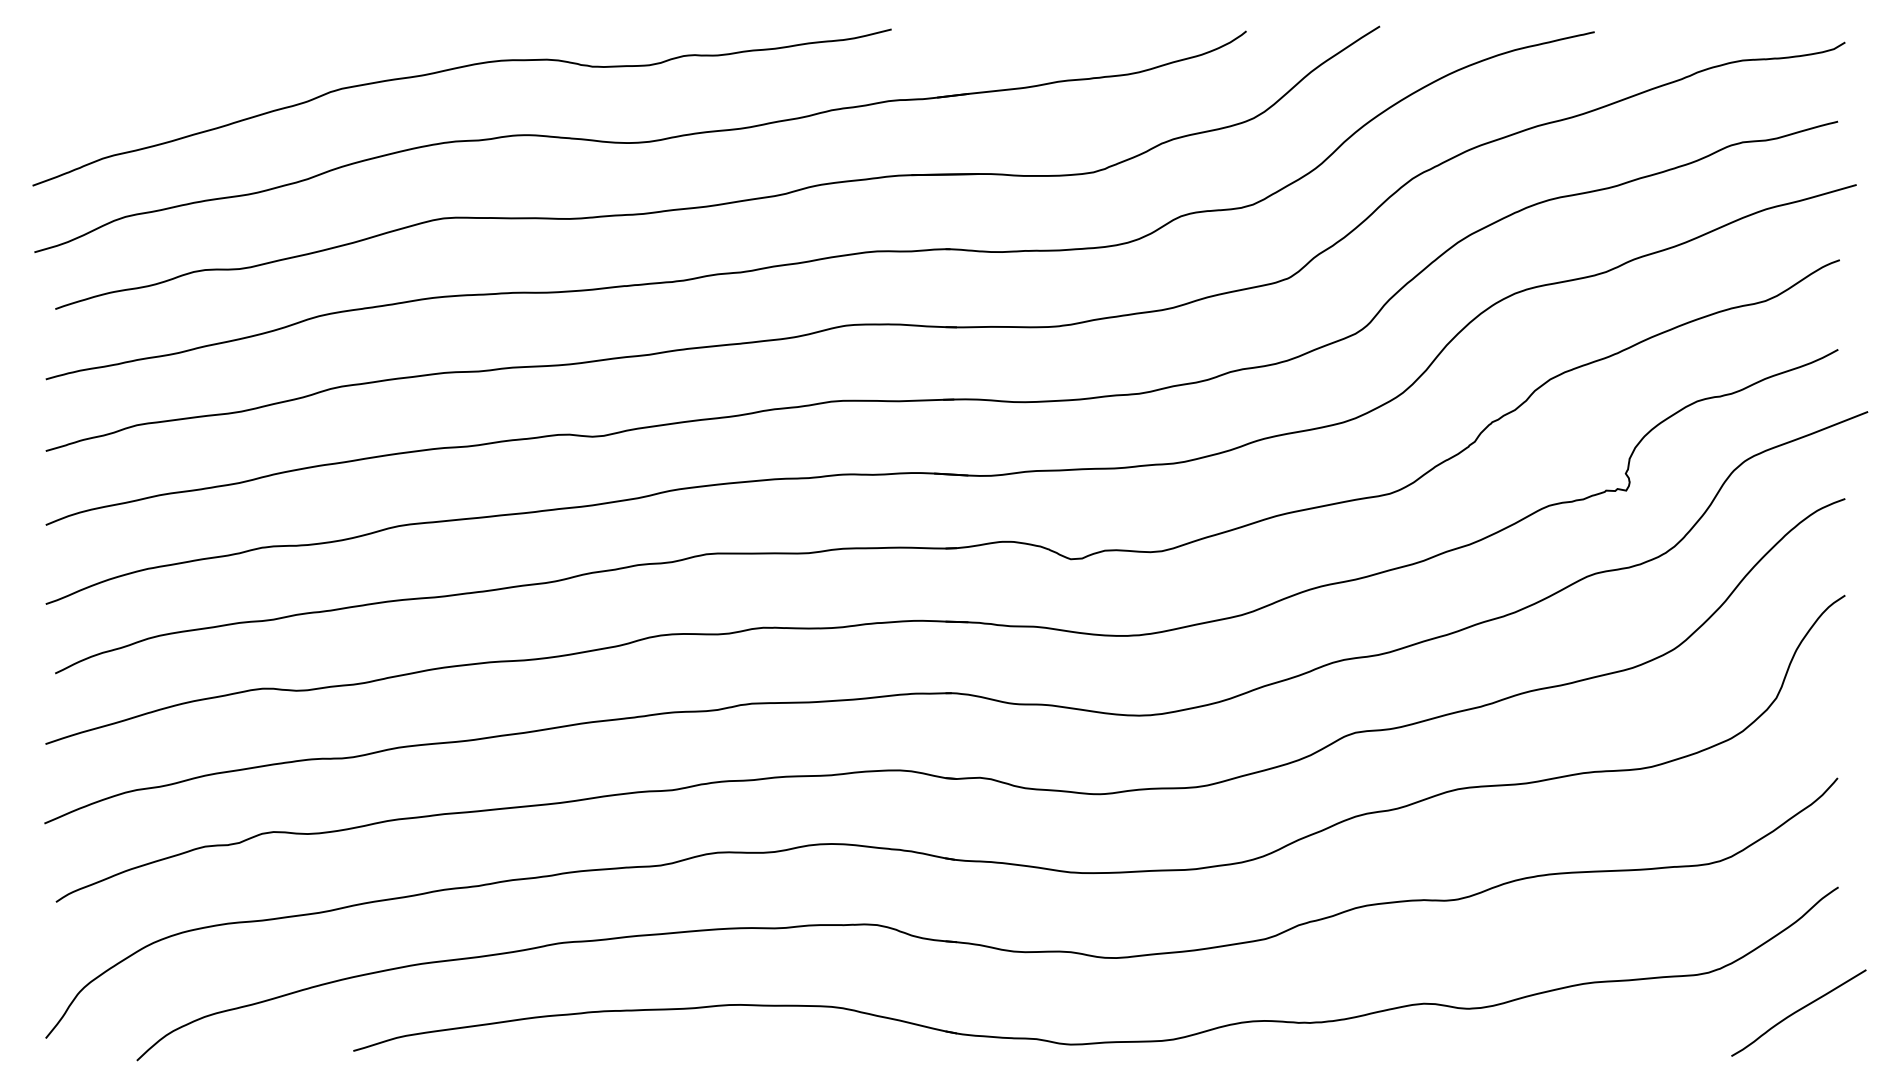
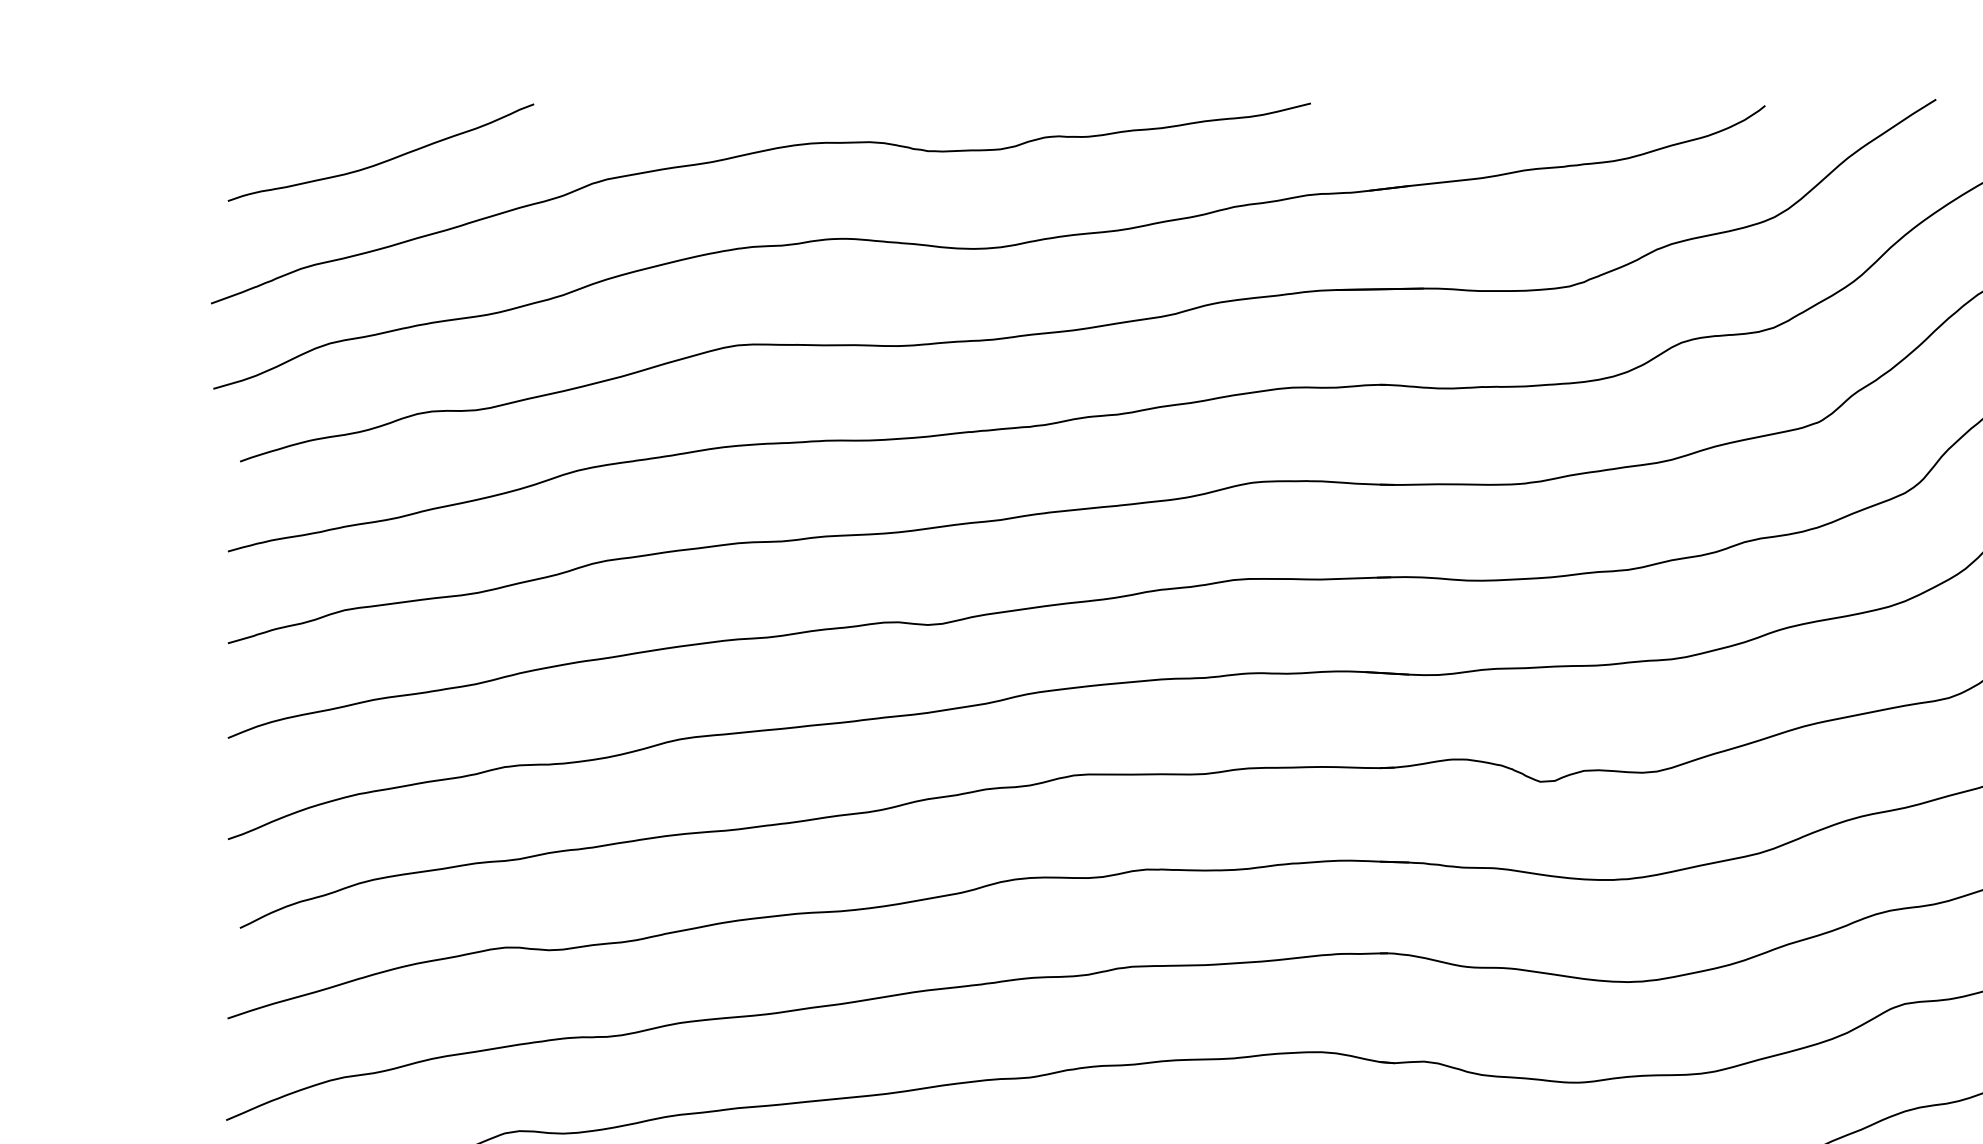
curve: (166, 74) -> (382, 161), added

